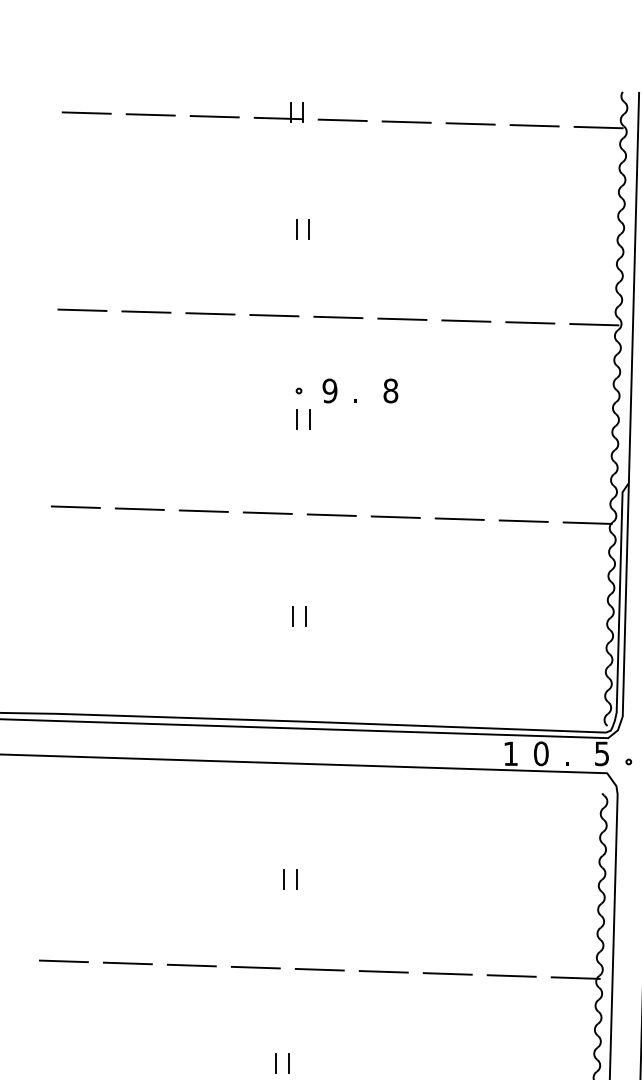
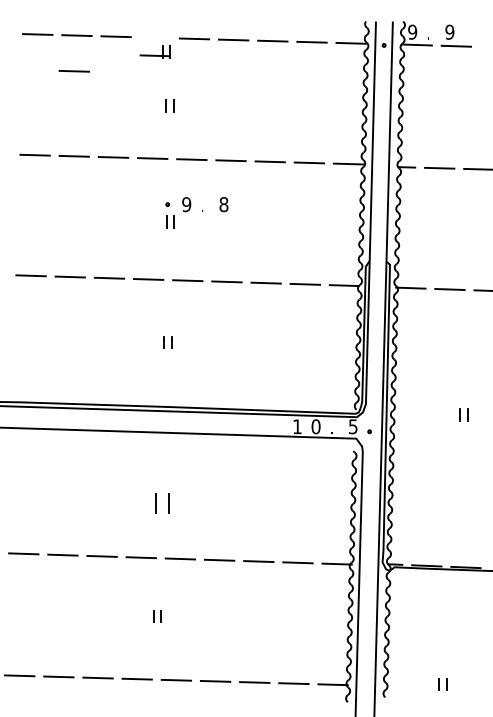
part: (277, 111) -> (154, 51), moved
line: (145, 173) -> (73, 71), added
part: (290, 879) -> (162, 503), size x1.6

